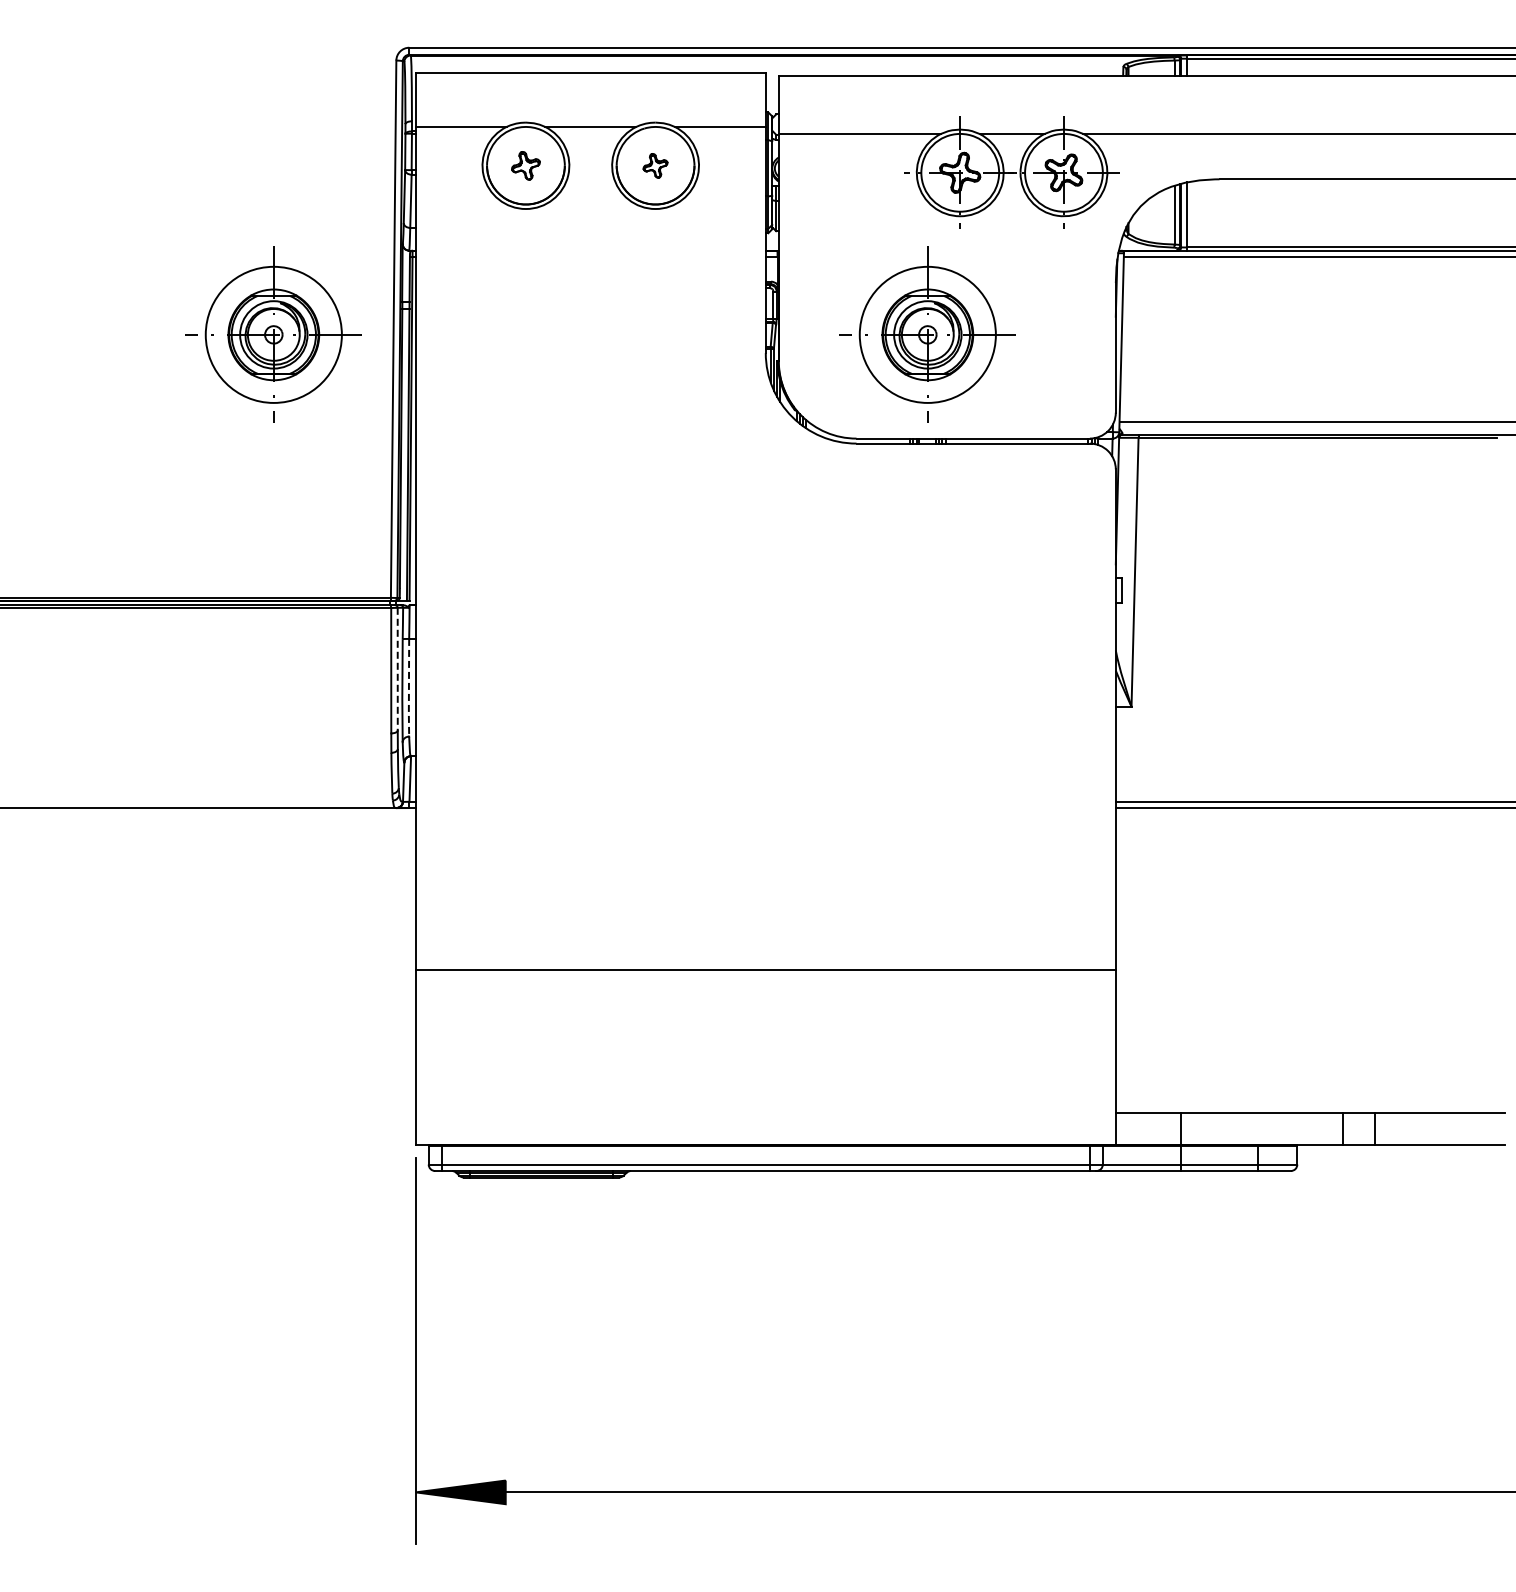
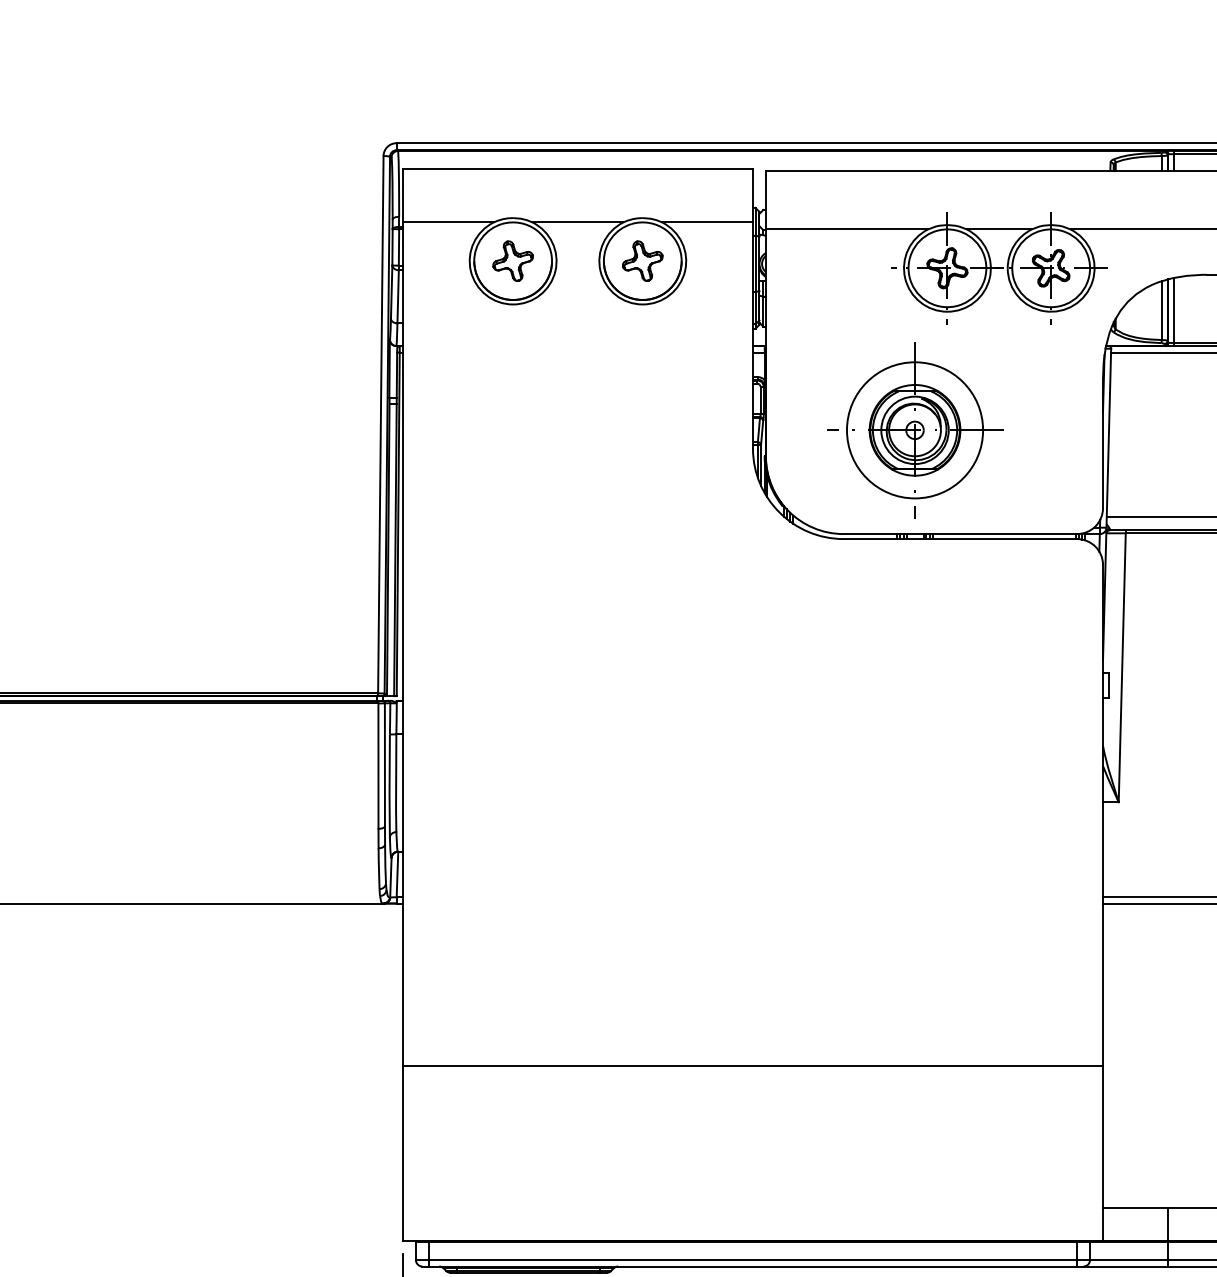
part: (525, 165) -> (512, 260), size x1.43
part: (655, 165) -> (642, 260), size x1.67
part: (273, 334) -> (260, 429), removed
line: (397, 669) -> (384, 764), dashed -> solid
line: (408, 688) -> (395, 783), dashed -> solid

